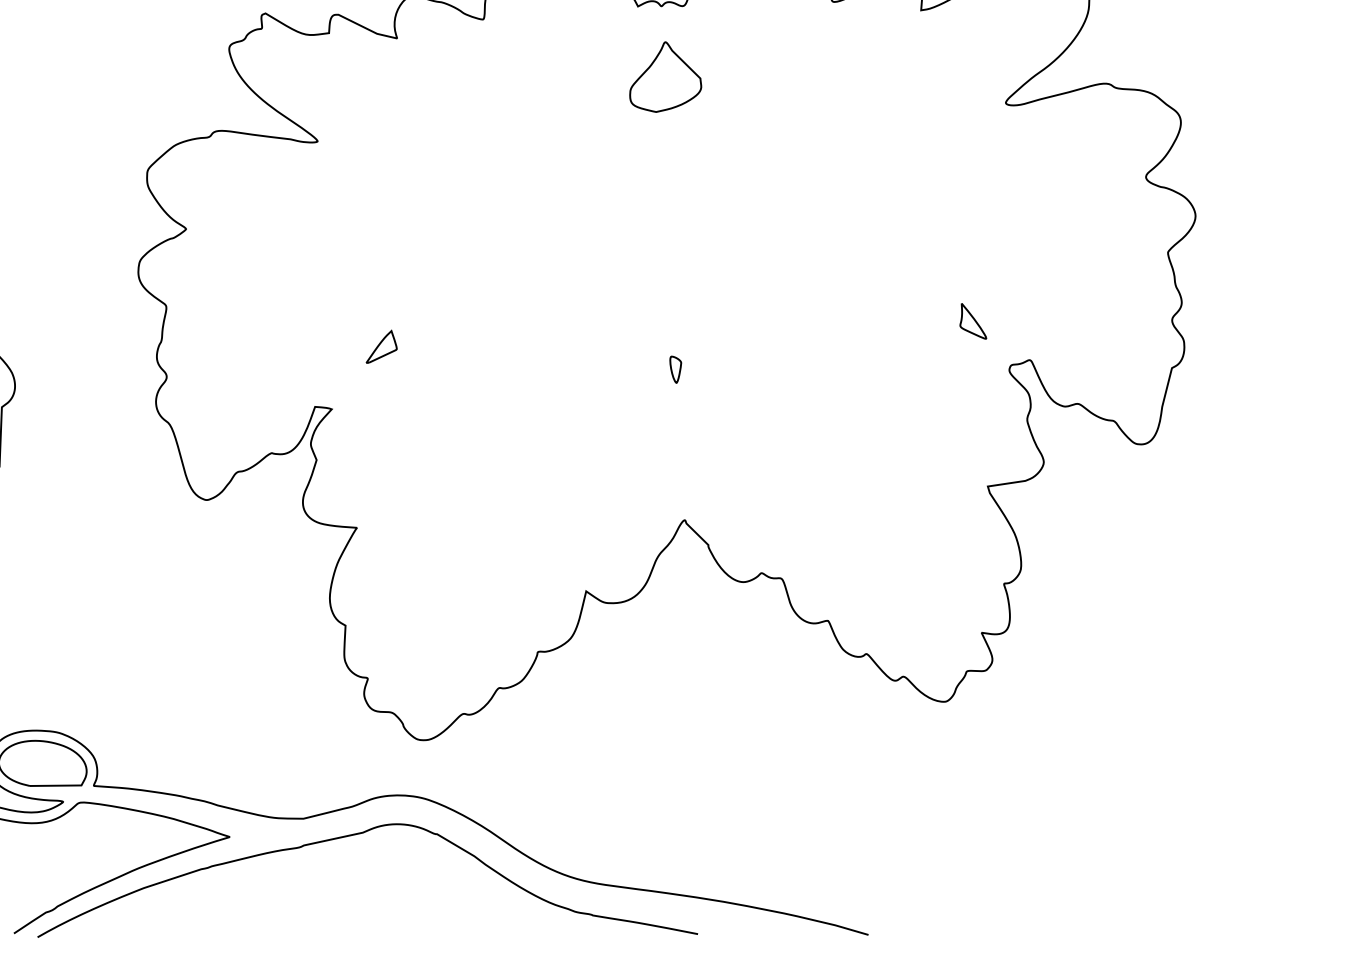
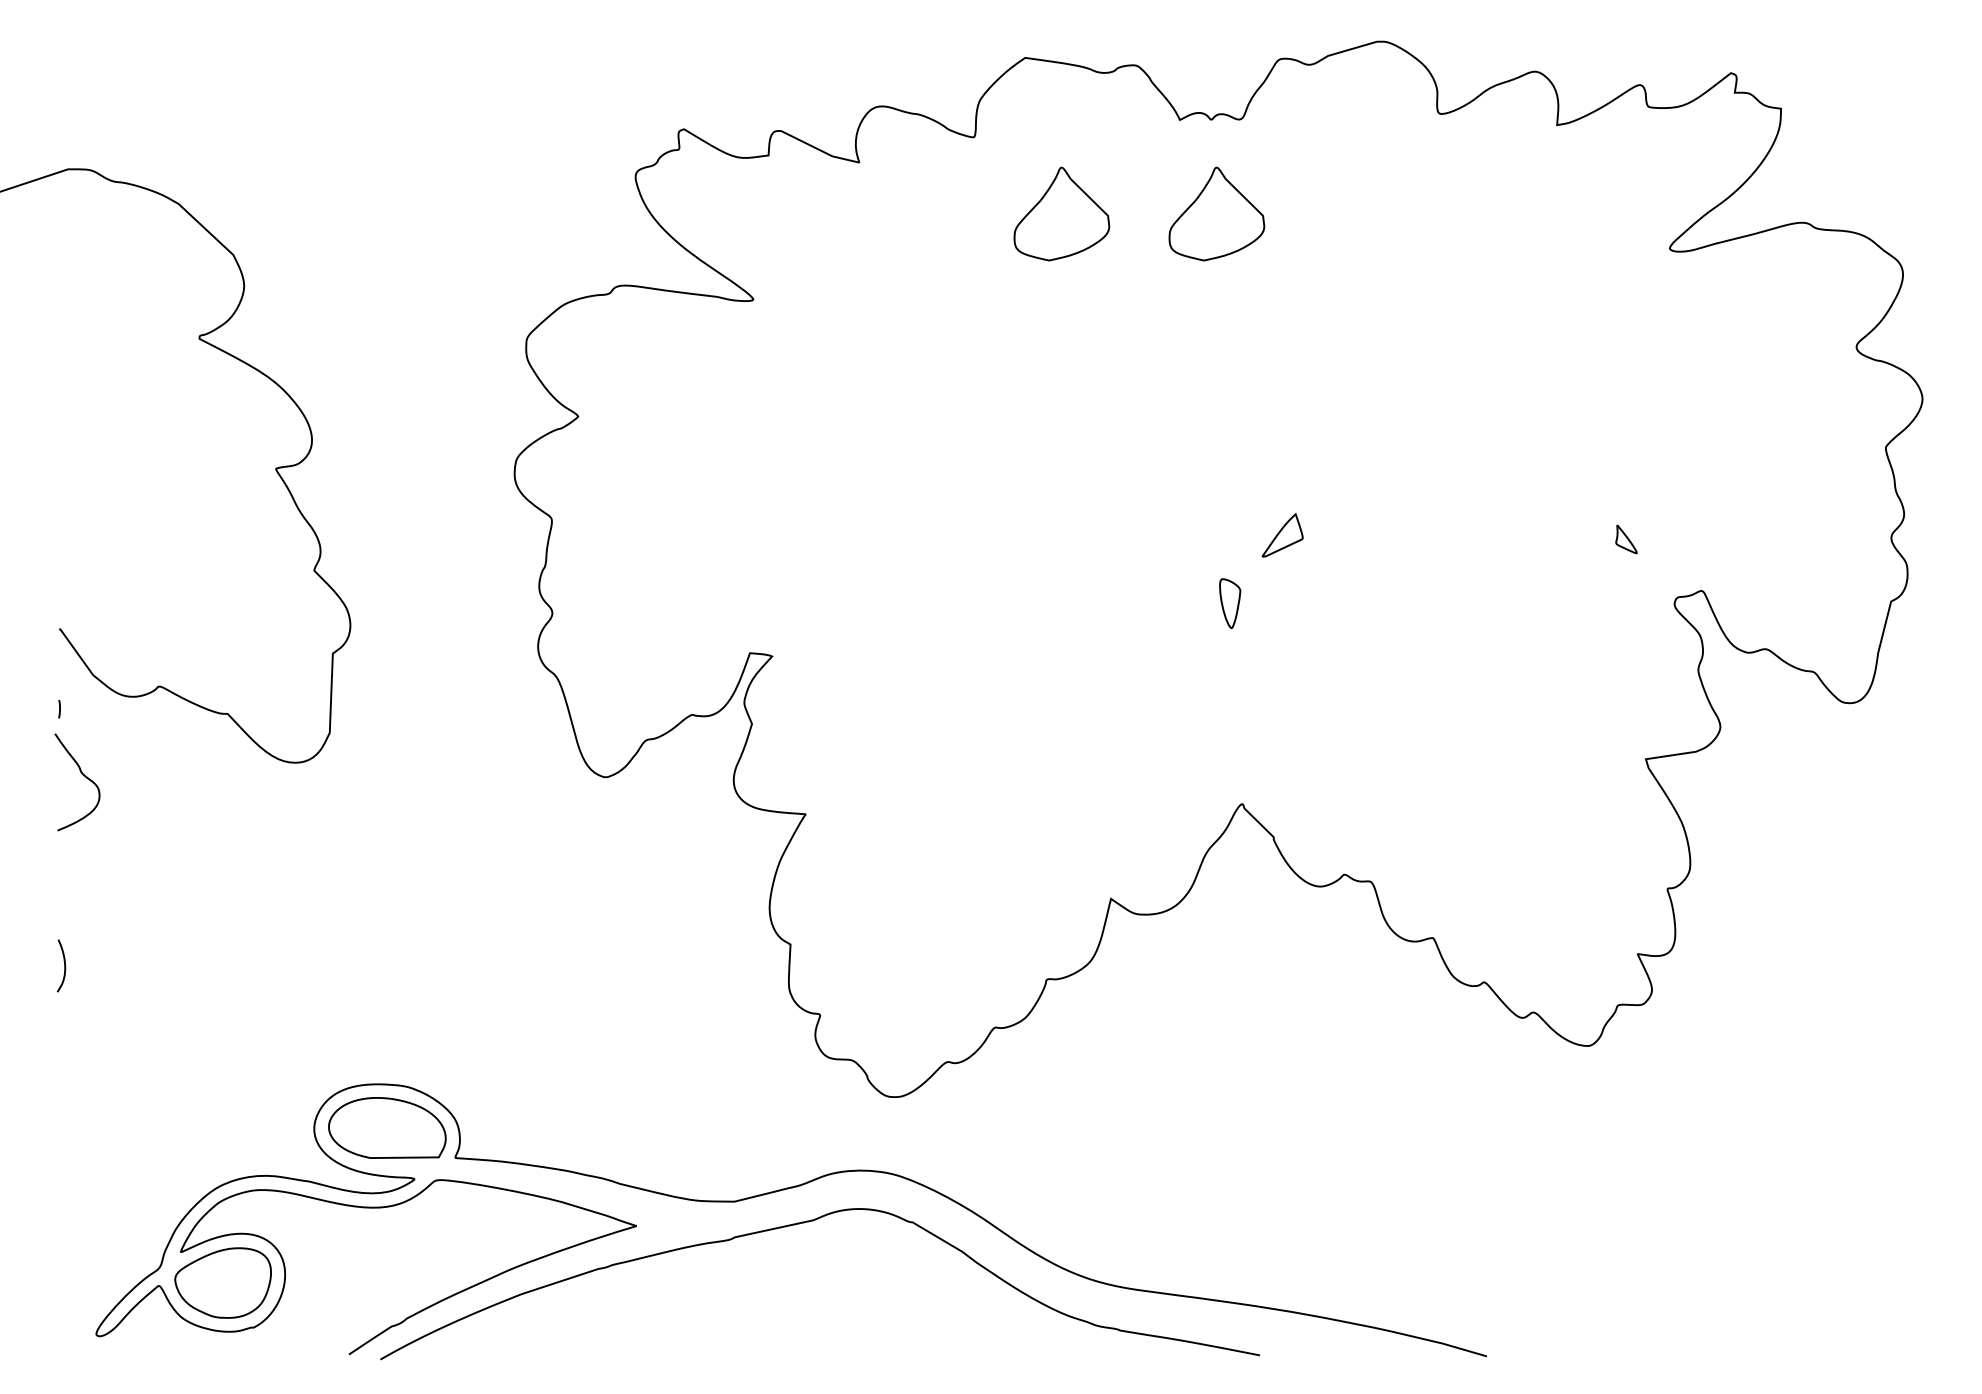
part: (549, 76) -> (1061, 213), added
part: (973, 321) -> (1626, 539), size x0.6
part: (381, 347) -> (1282, 535), moved
part: (675, 369) -> (1230, 603), size x1.4

